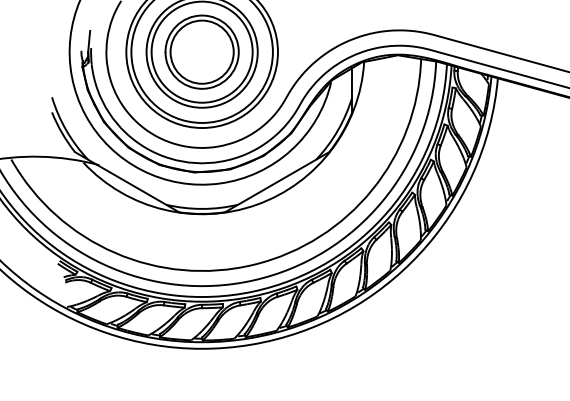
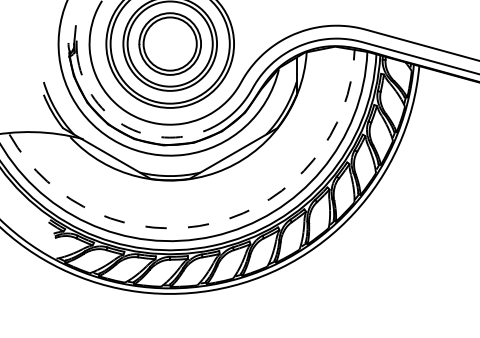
arc: (146, 147) -> (123, 124), solid -> dashed
arc: (254, 265) -> (214, 223), solid -> dashed

